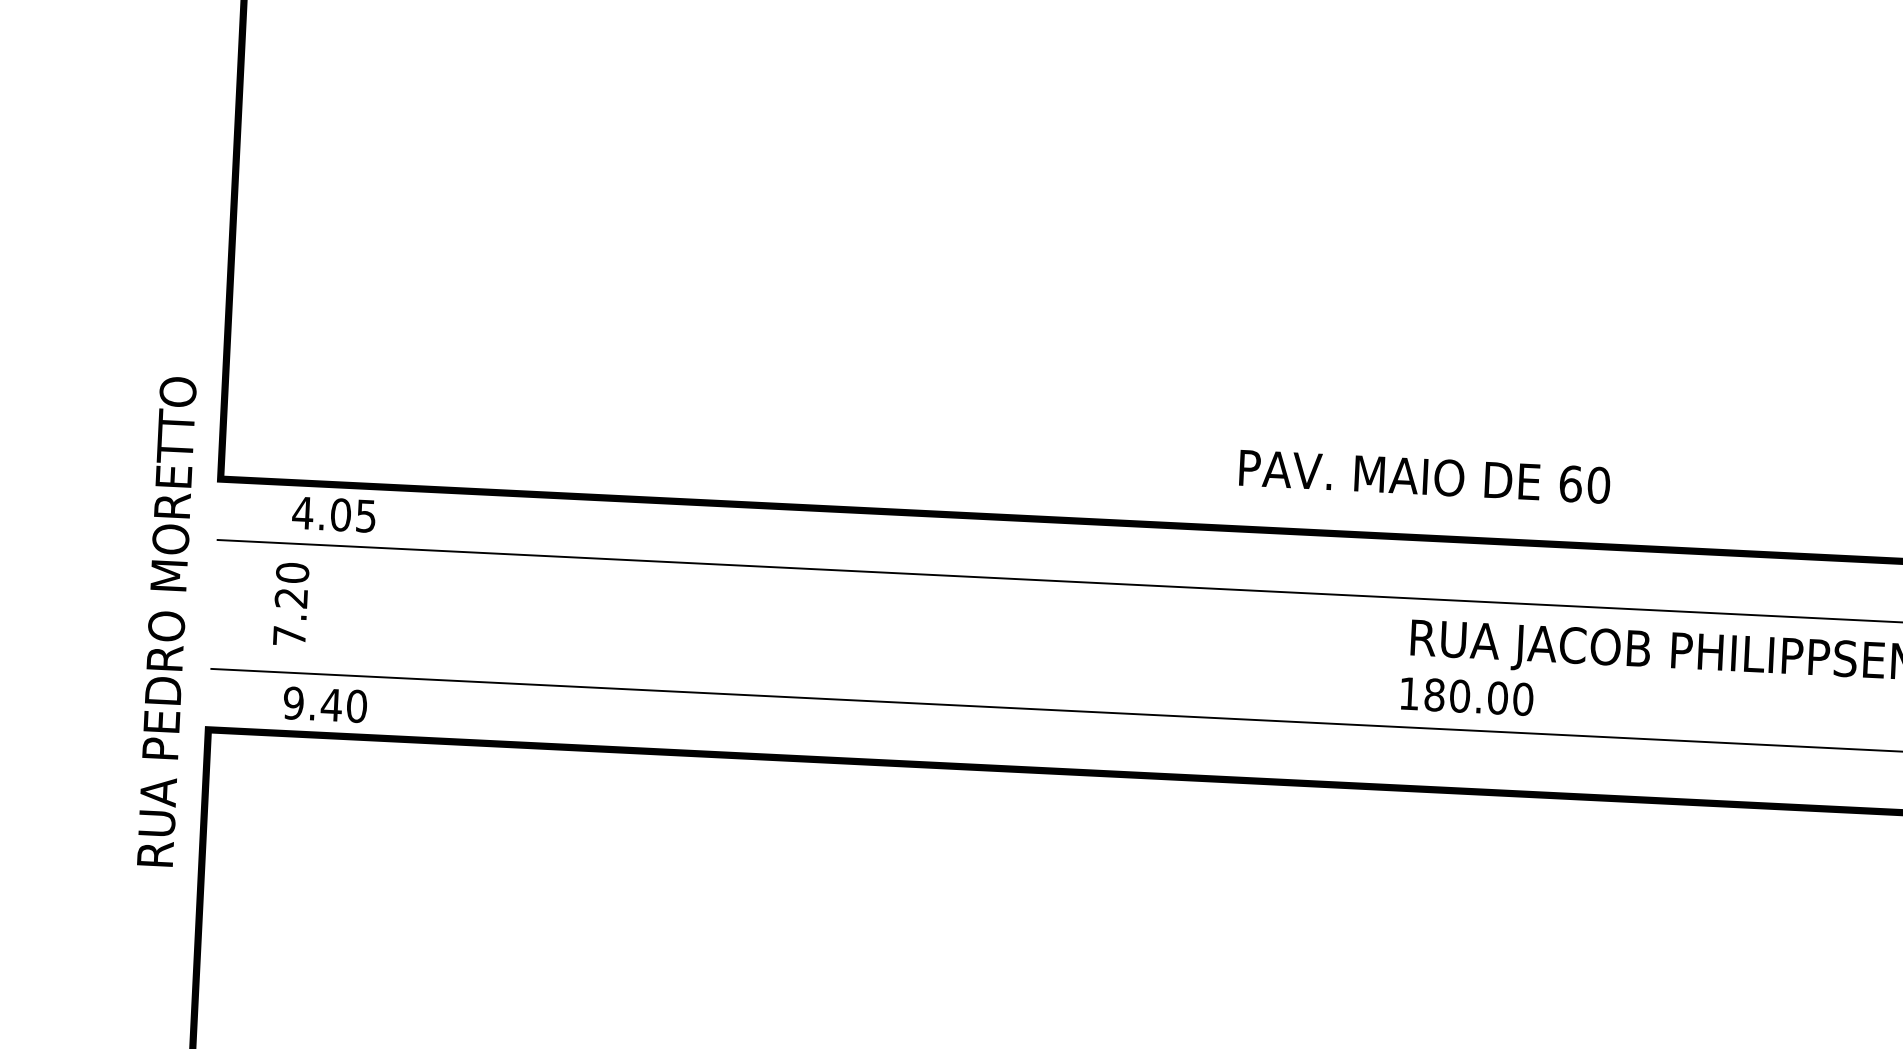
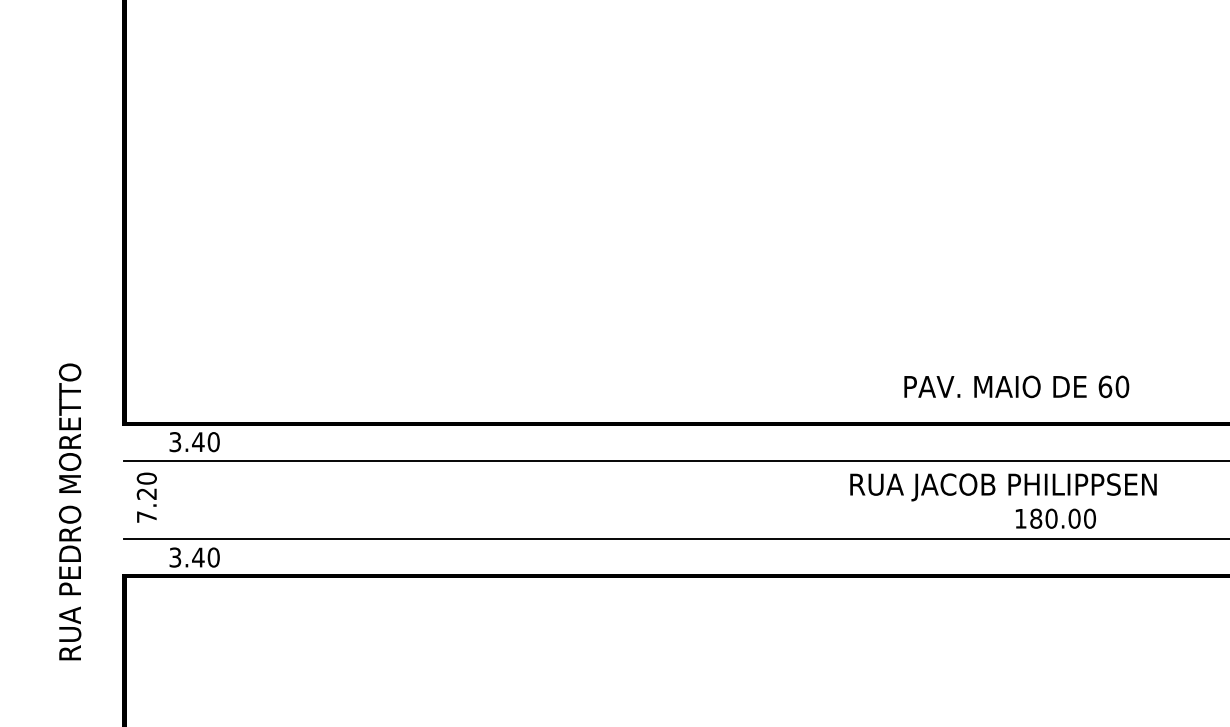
text: (1424, 476) -> (1016, 386), moved
text: (334, 515) -> (194, 442), 4.05 -> 3.40
text: (290, 603) -> (146, 497), moved
text: (167, 621) -> (70, 511), moved
text: (1466, 696) -> (1055, 518), moved
text: (293, 703) -> (175, 557), 9.40 -> 3.40

